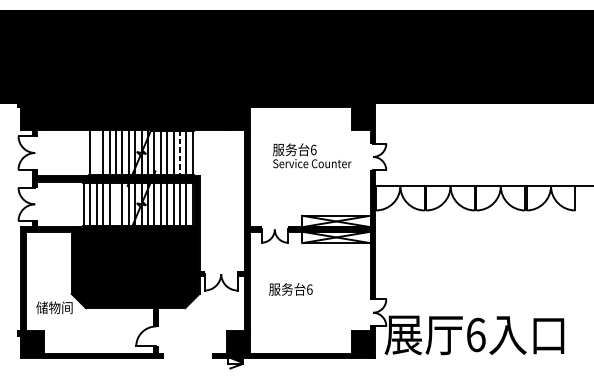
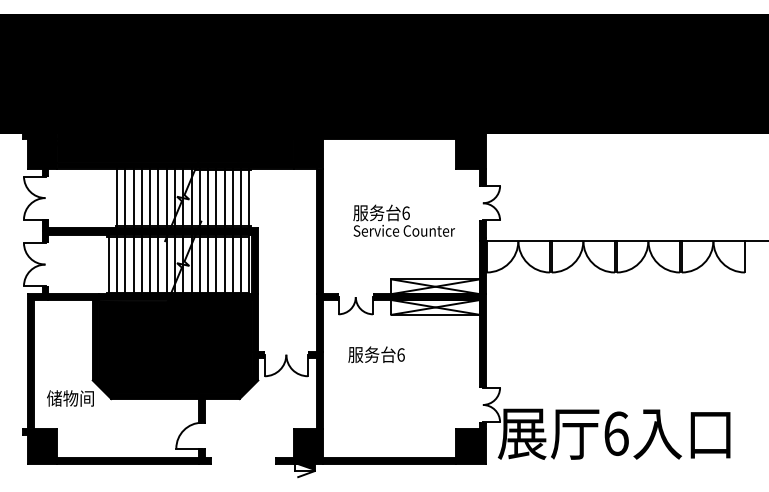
line: (96, 152) -> (125, 197), added
line: (179, 153) -> (232, 198), dashed -> solid
text: (311, 155) -> (403, 220), moved
line: (116, 204) -> (150, 264), added
text: (290, 289) -> (376, 354), moved

